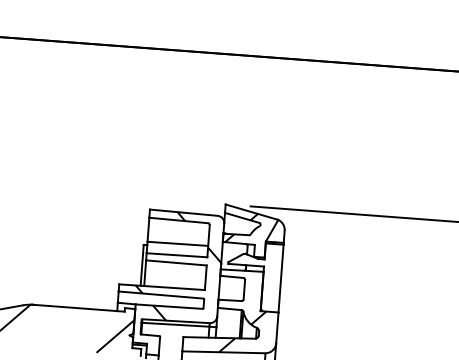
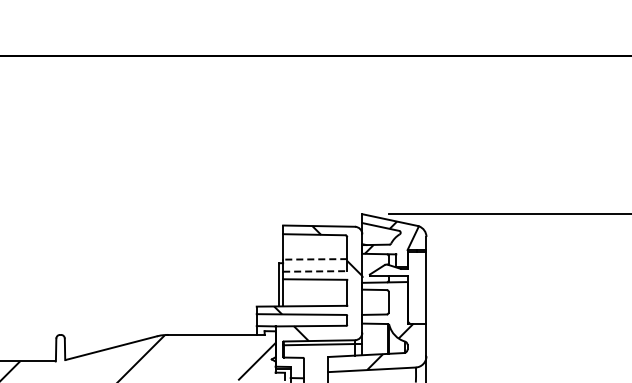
line: (177, 243) -> (314, 259), solid -> dashed
line: (177, 255) -> (315, 271), solid -> dashed

